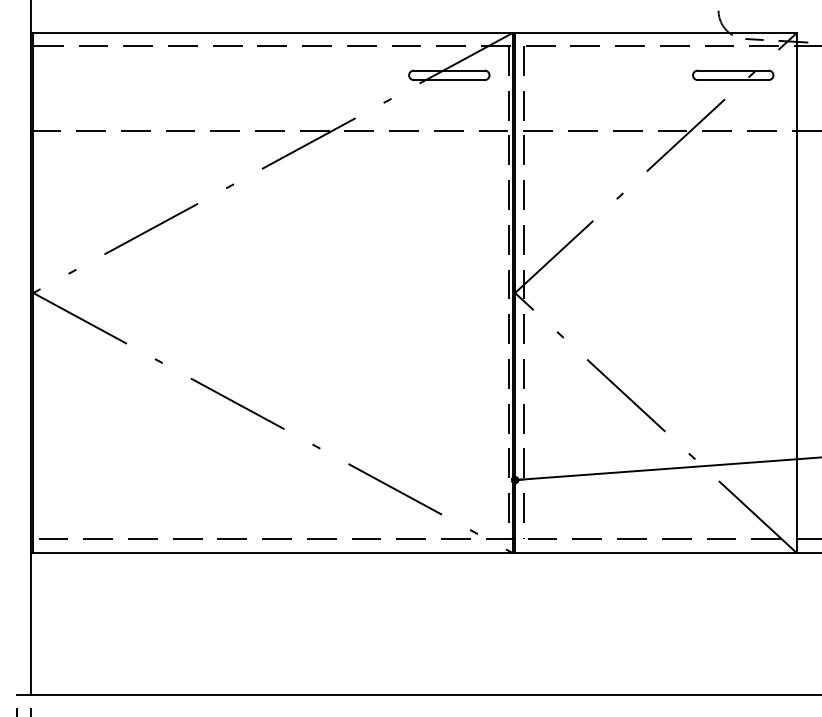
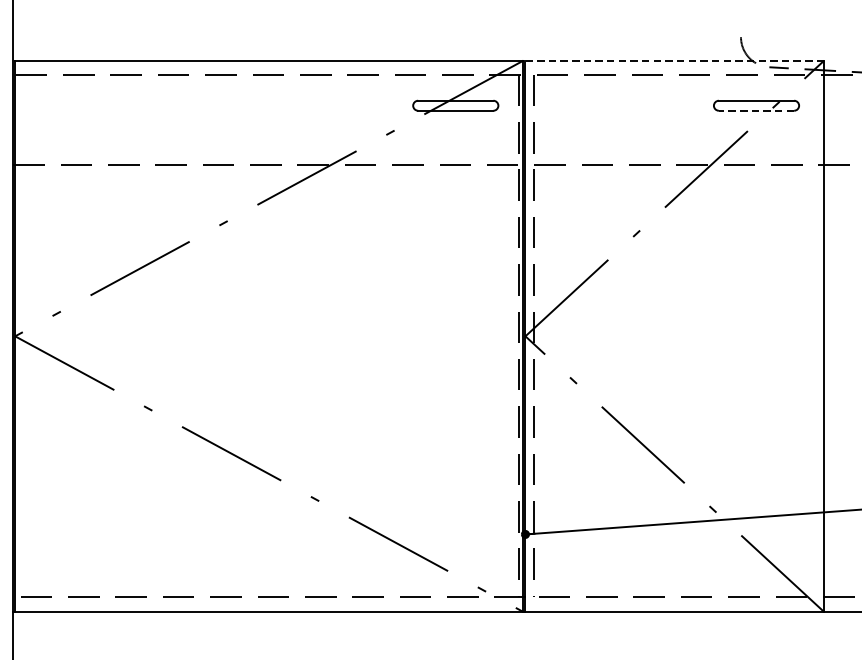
line: (655, 32) -> (674, 60), solid -> dashed
line: (732, 80) -> (755, 111), solid -> dashed

